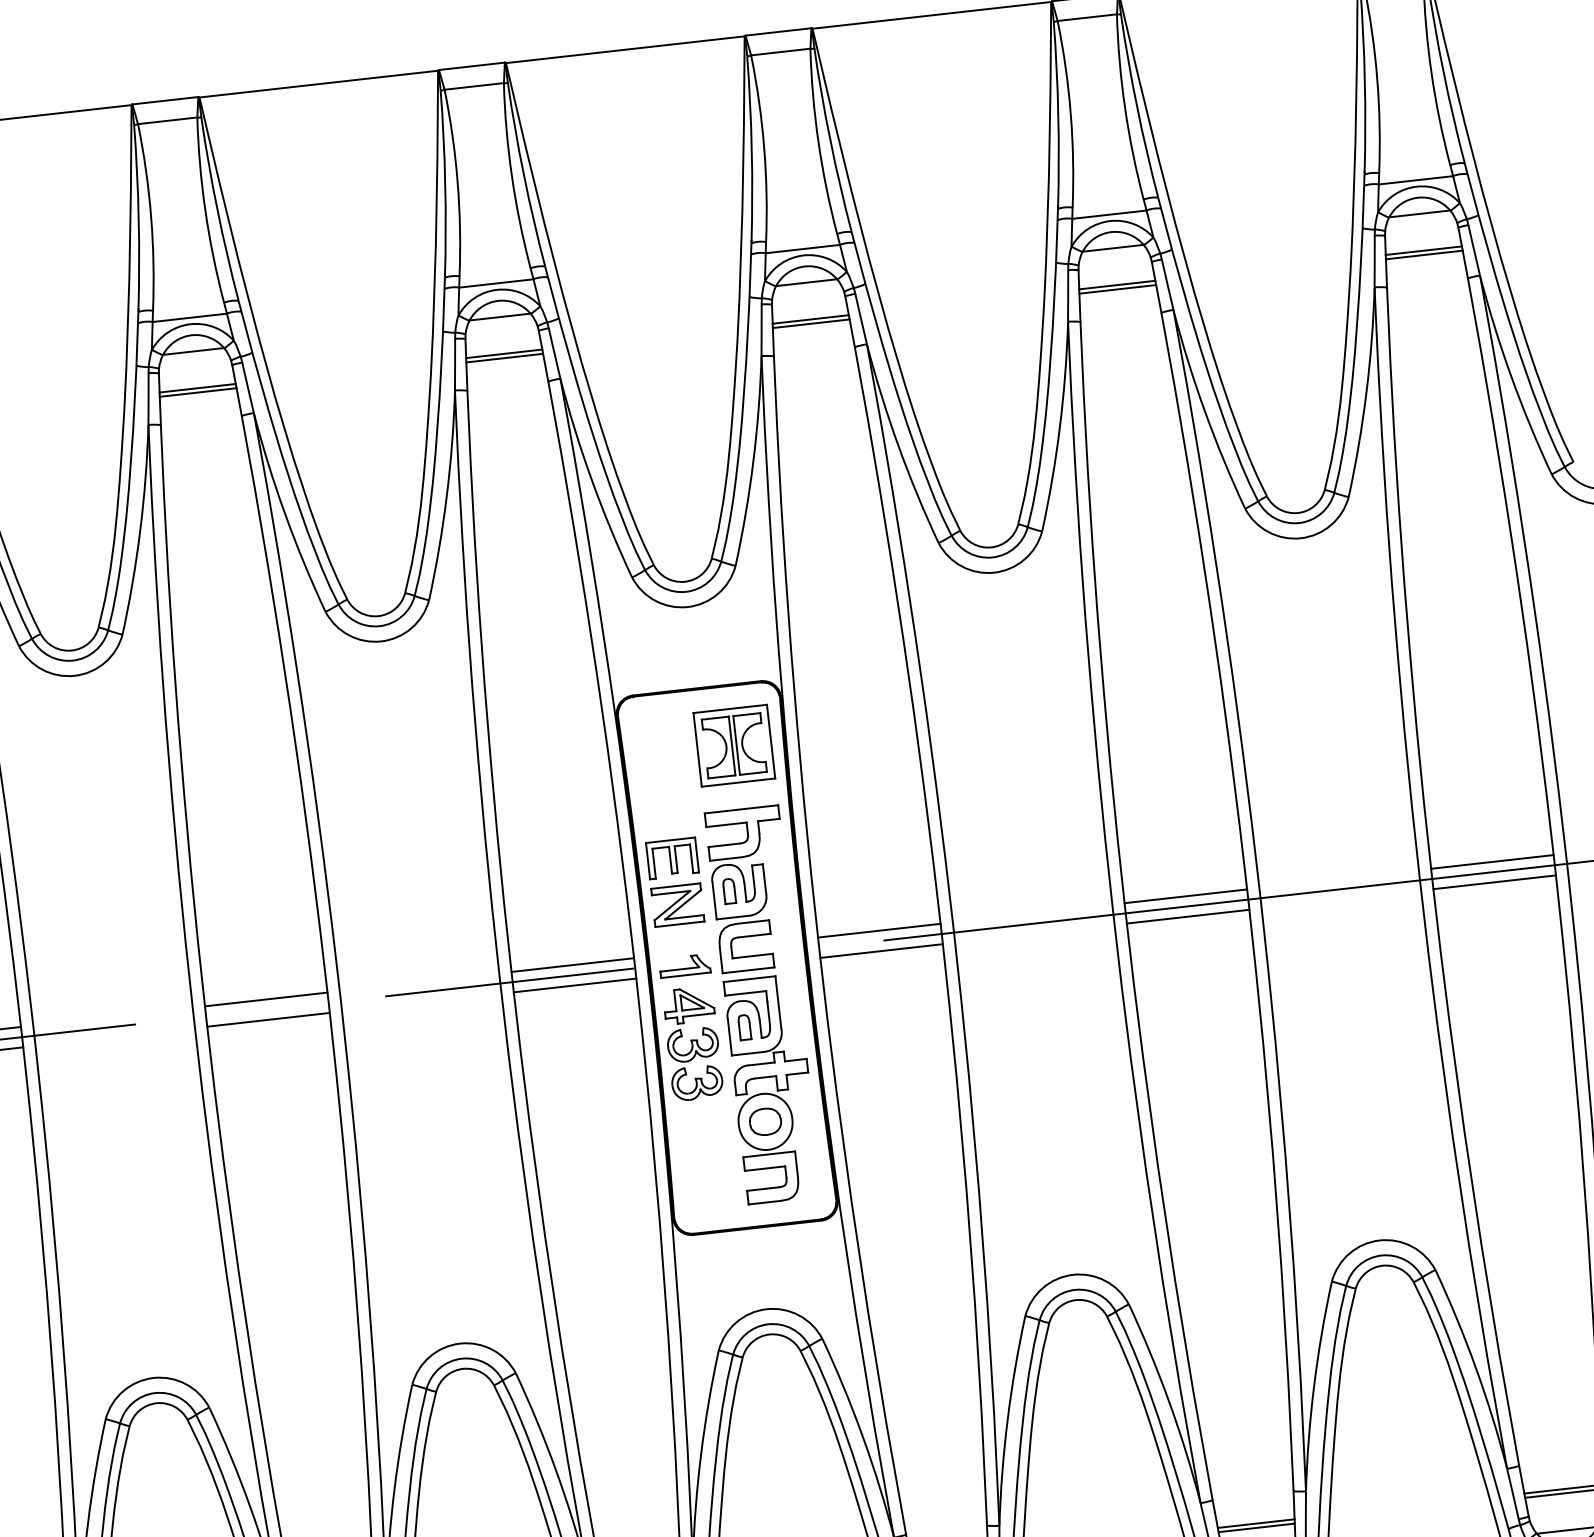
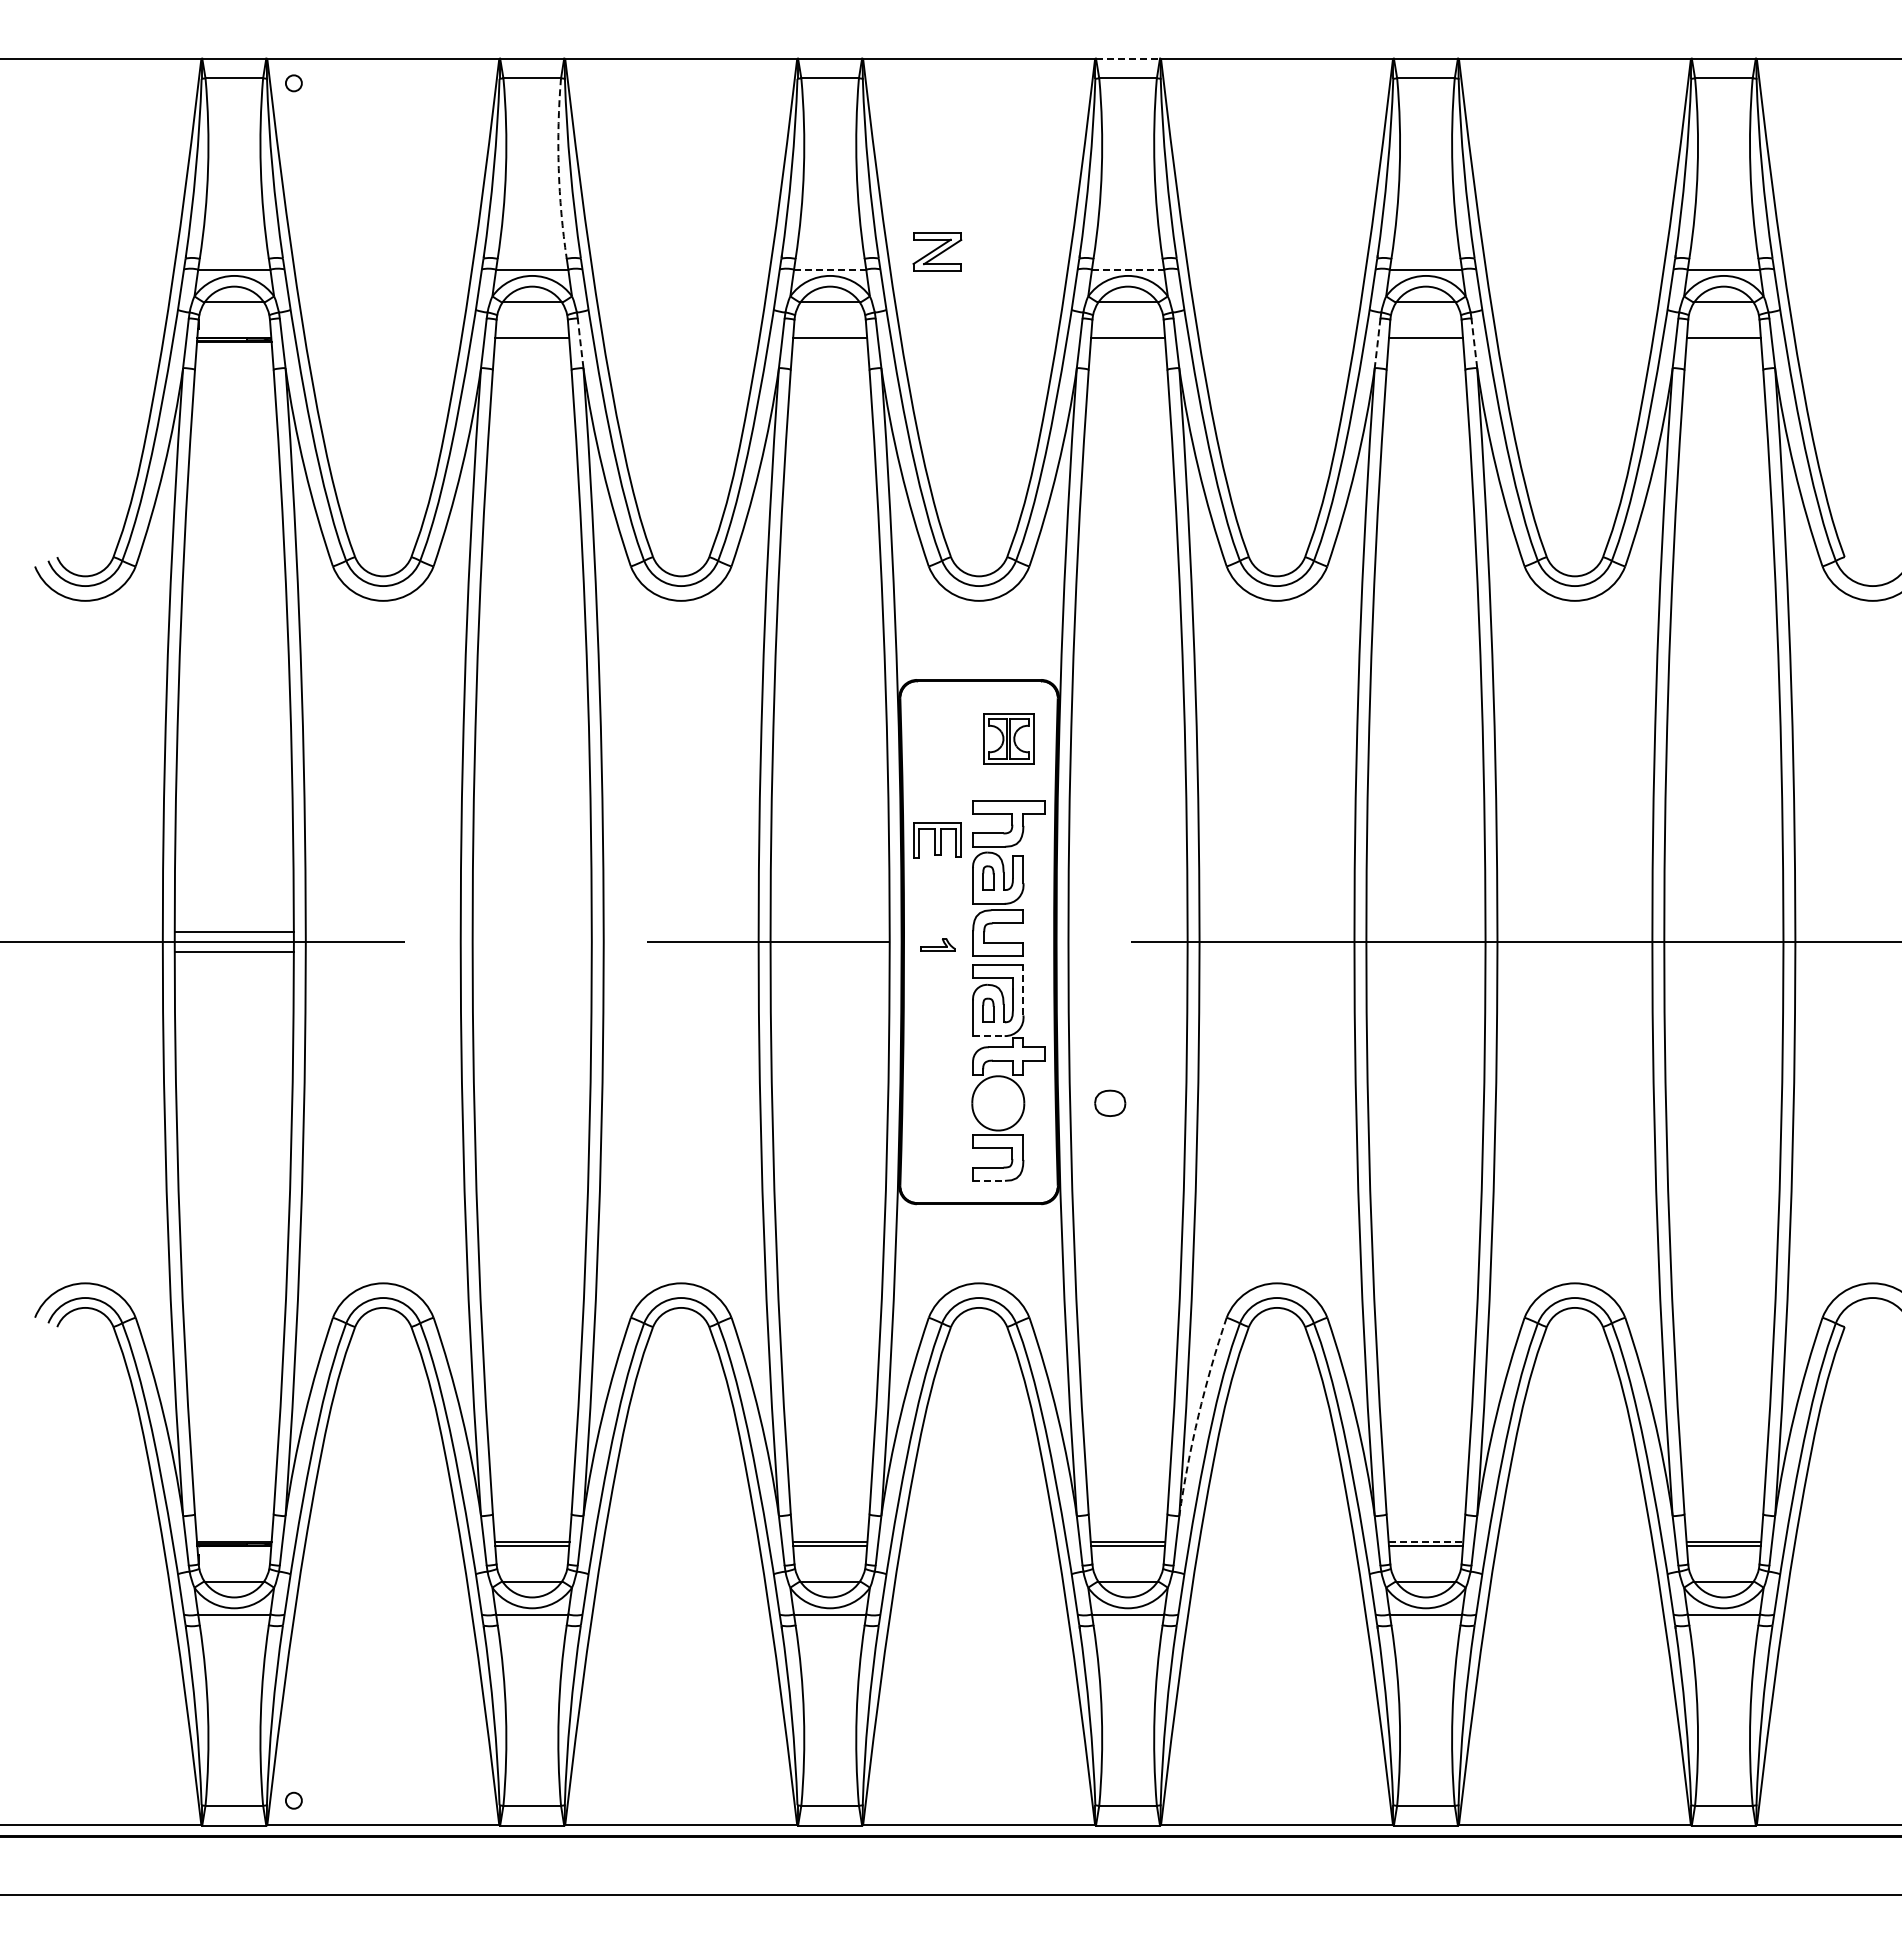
line: (778, 31) -> (1128, 58), solid -> dashed
arc: (205, 210) -> (558, 168), solid -> dashed
line: (803, 248) -> (1128, 269), solid -> dashed
line: (1423, 255) -> (1723, 342), removed
line: (496, 283) -> (830, 269), solid -> dashed
line: (1167, 283) -> (1474, 342), solid -> dashed
line: (1117, 289) -> (1425, 342), removed
line: (1068, 296) -> (1377, 343), solid -> dashed
line: (810, 324) -> (1127, 342), removed
line: (504, 358) -> (829, 342), removed
line: (247, 387) -> (580, 342), solid -> dashed
line: (197, 392) -> (531, 342), removed
part: (733, 745) -> (1008, 738), size x0.7
line: (1492, 862) -> (1723, 932), removed
line: (1494, 881) -> (1723, 951), removed
line: (1185, 896) -> (1425, 932), removed
part: (677, 904) -> (937, 251), moved
line: (1187, 916) -> (1425, 951), removed
line: (878, 931) -> (1127, 932), removed
line: (880, 950) -> (1127, 951), removed
line: (572, 965) -> (829, 932), removed
part: (684, 965) -> (937, 944), size x0.7
line: (574, 985) -> (829, 951), removed
line: (265, 999) -> (531, 932), removed
line: (778, 1001) -> (1023, 989), solid -> dashed
line: (267, 1019) -> (531, 951), removed
part: (693, 1043) -> (937, 1020), removed
line: (747, 1054) -> (988, 1036), solid -> dashed
part: (765, 1120) -> (1110, 1102), moved
line: (765, 1202) -> (989, 1180), solid -> dashed
arc: (1007, 1419) -> (1198, 1415), solid -> dashed
line: (1256, 1523) -> (1426, 1541), solid -> dashed

